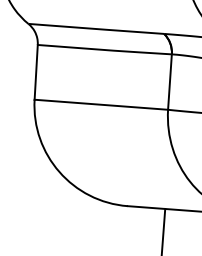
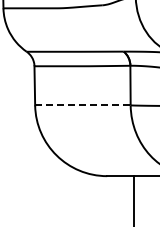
line: (100, 104) -> (82, 105), solid -> dashed

